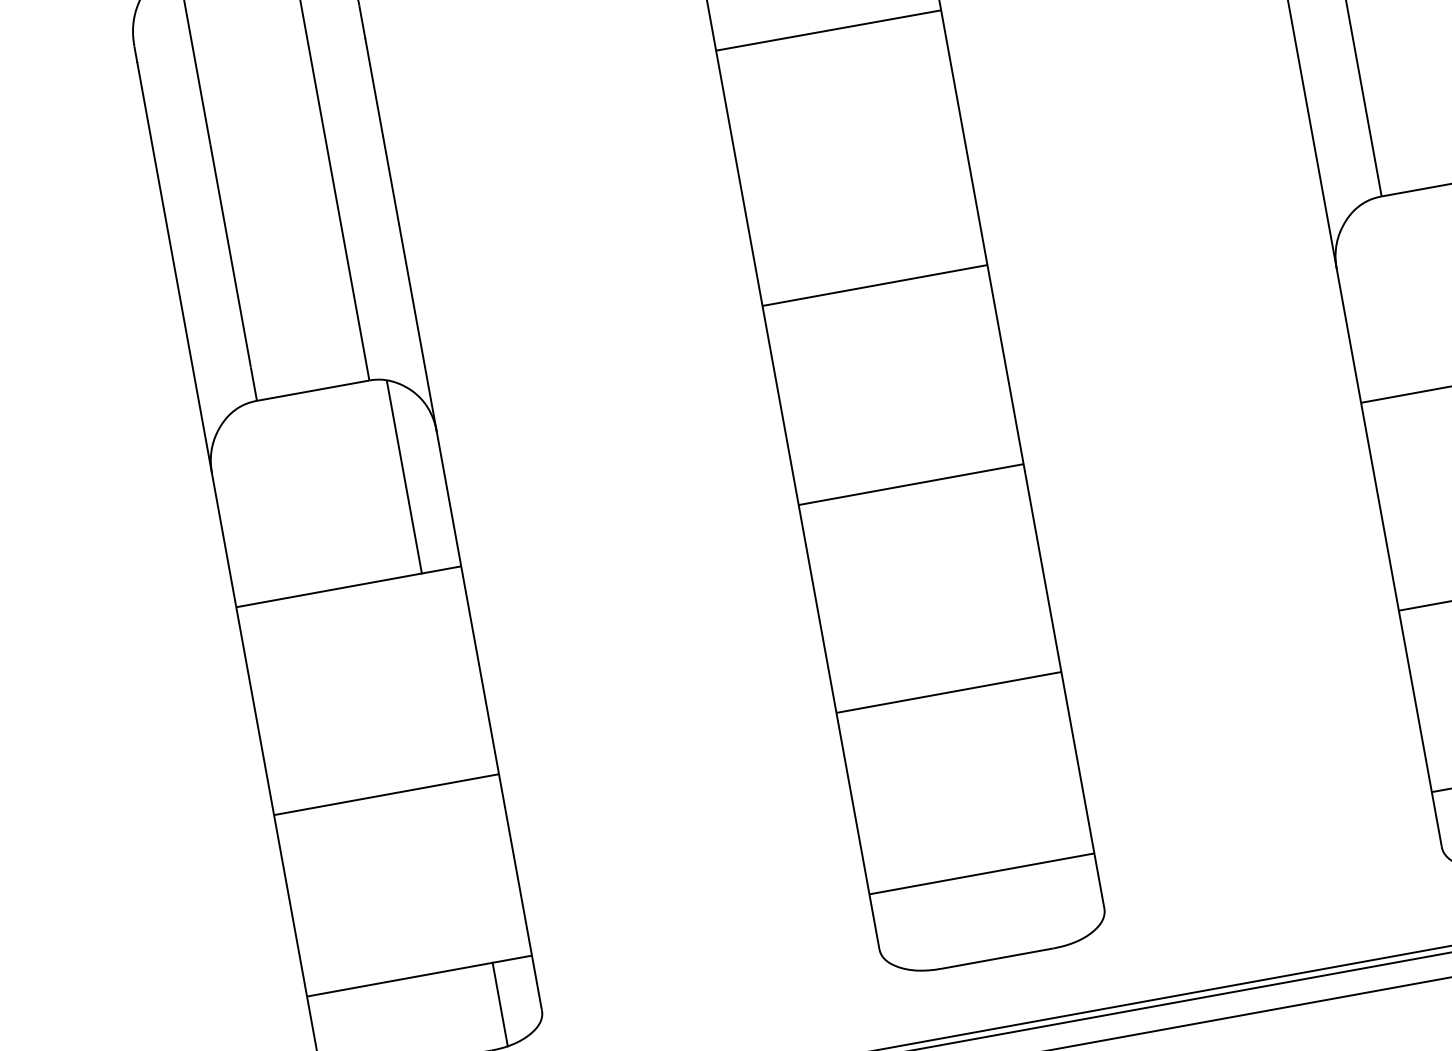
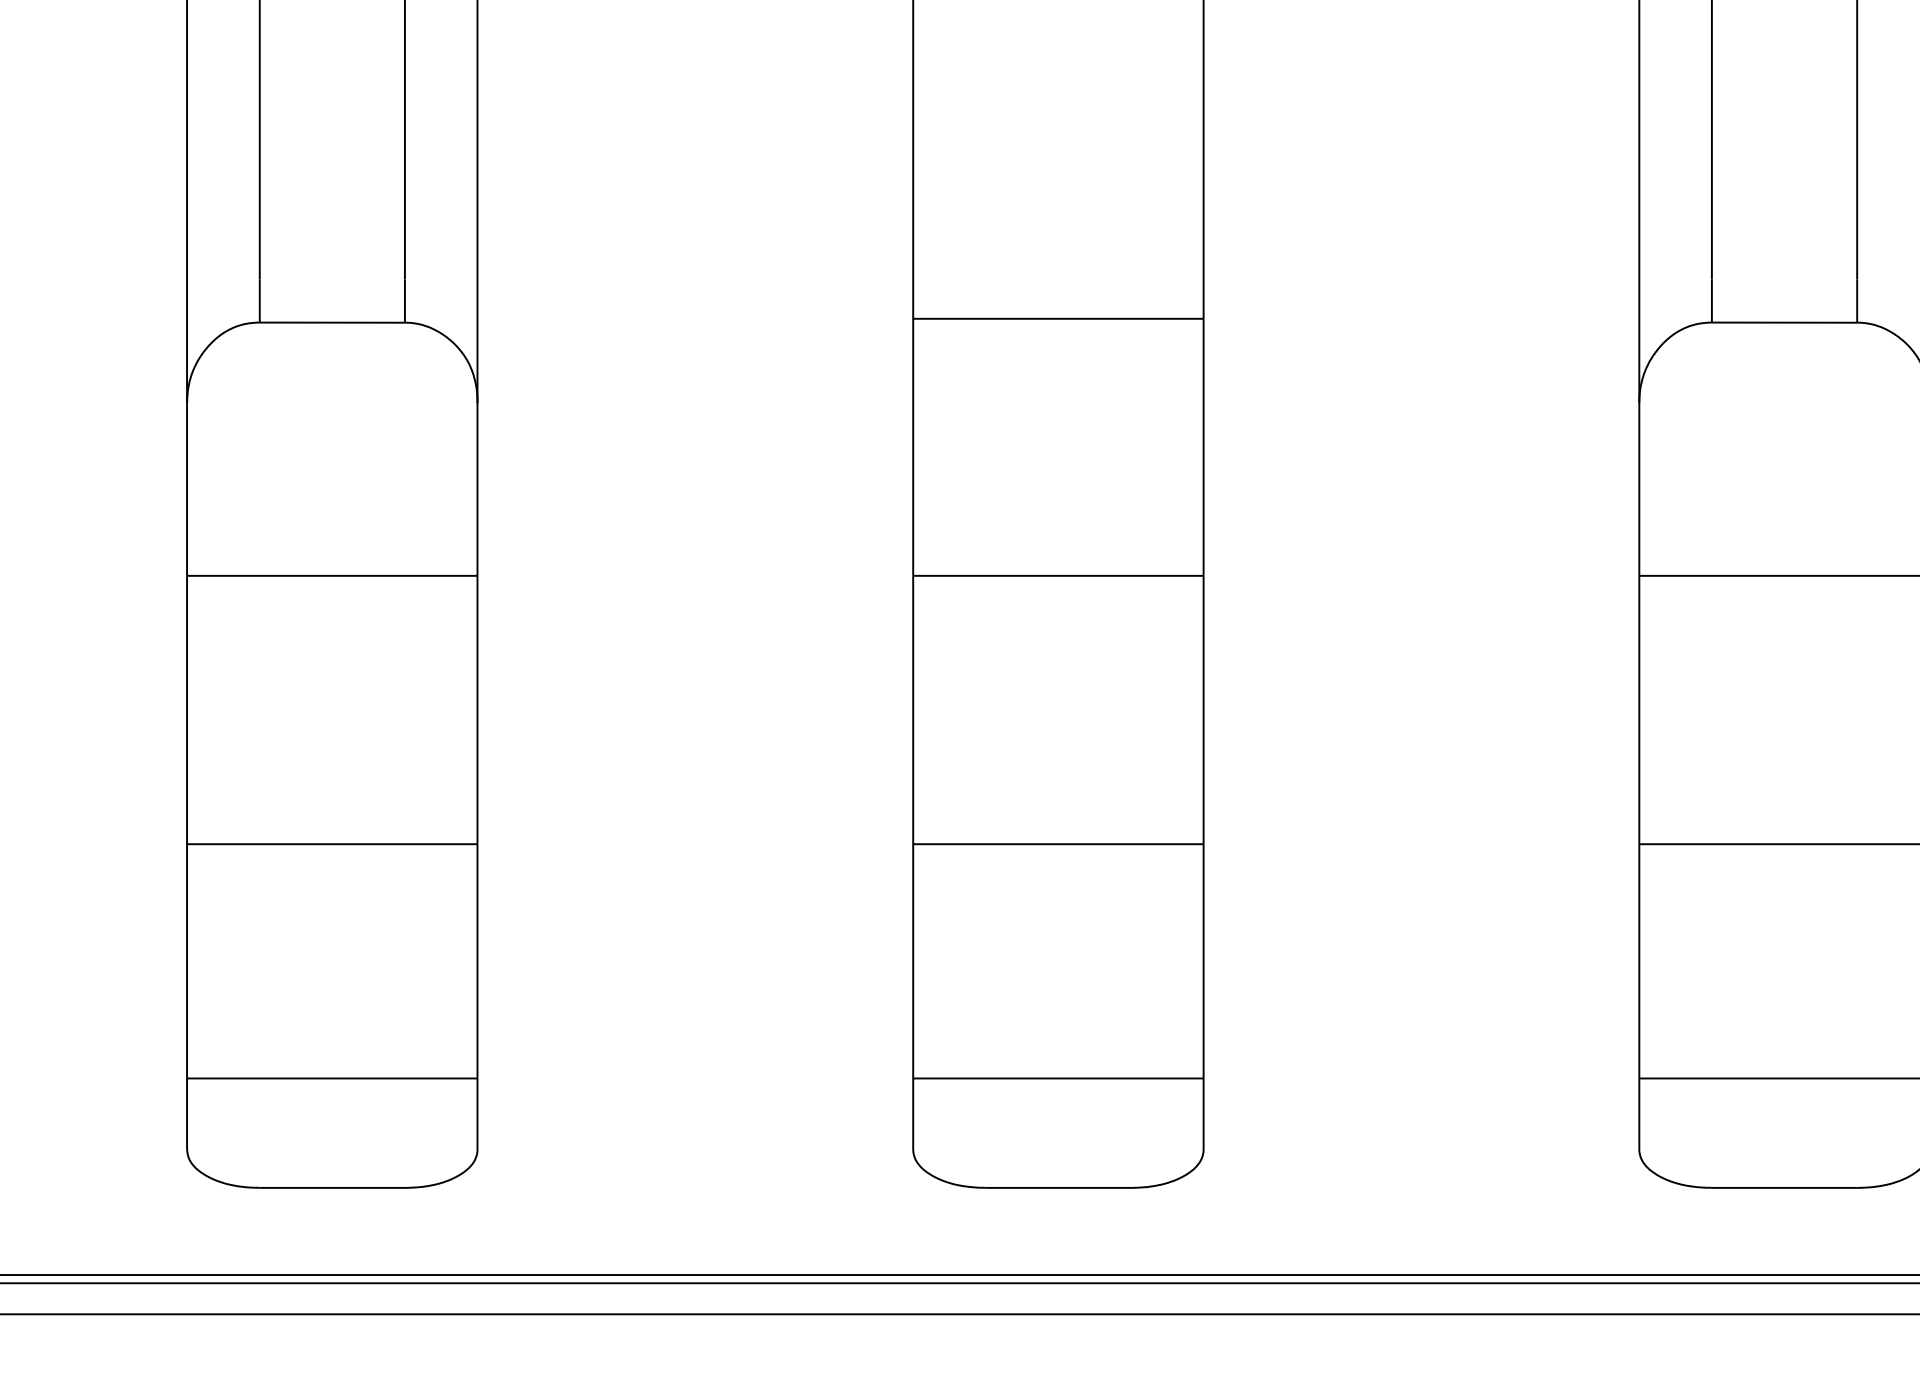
line: (404, 477) -> (426, 451), removed
line: (500, 1004) -> (426, 1132), removed

